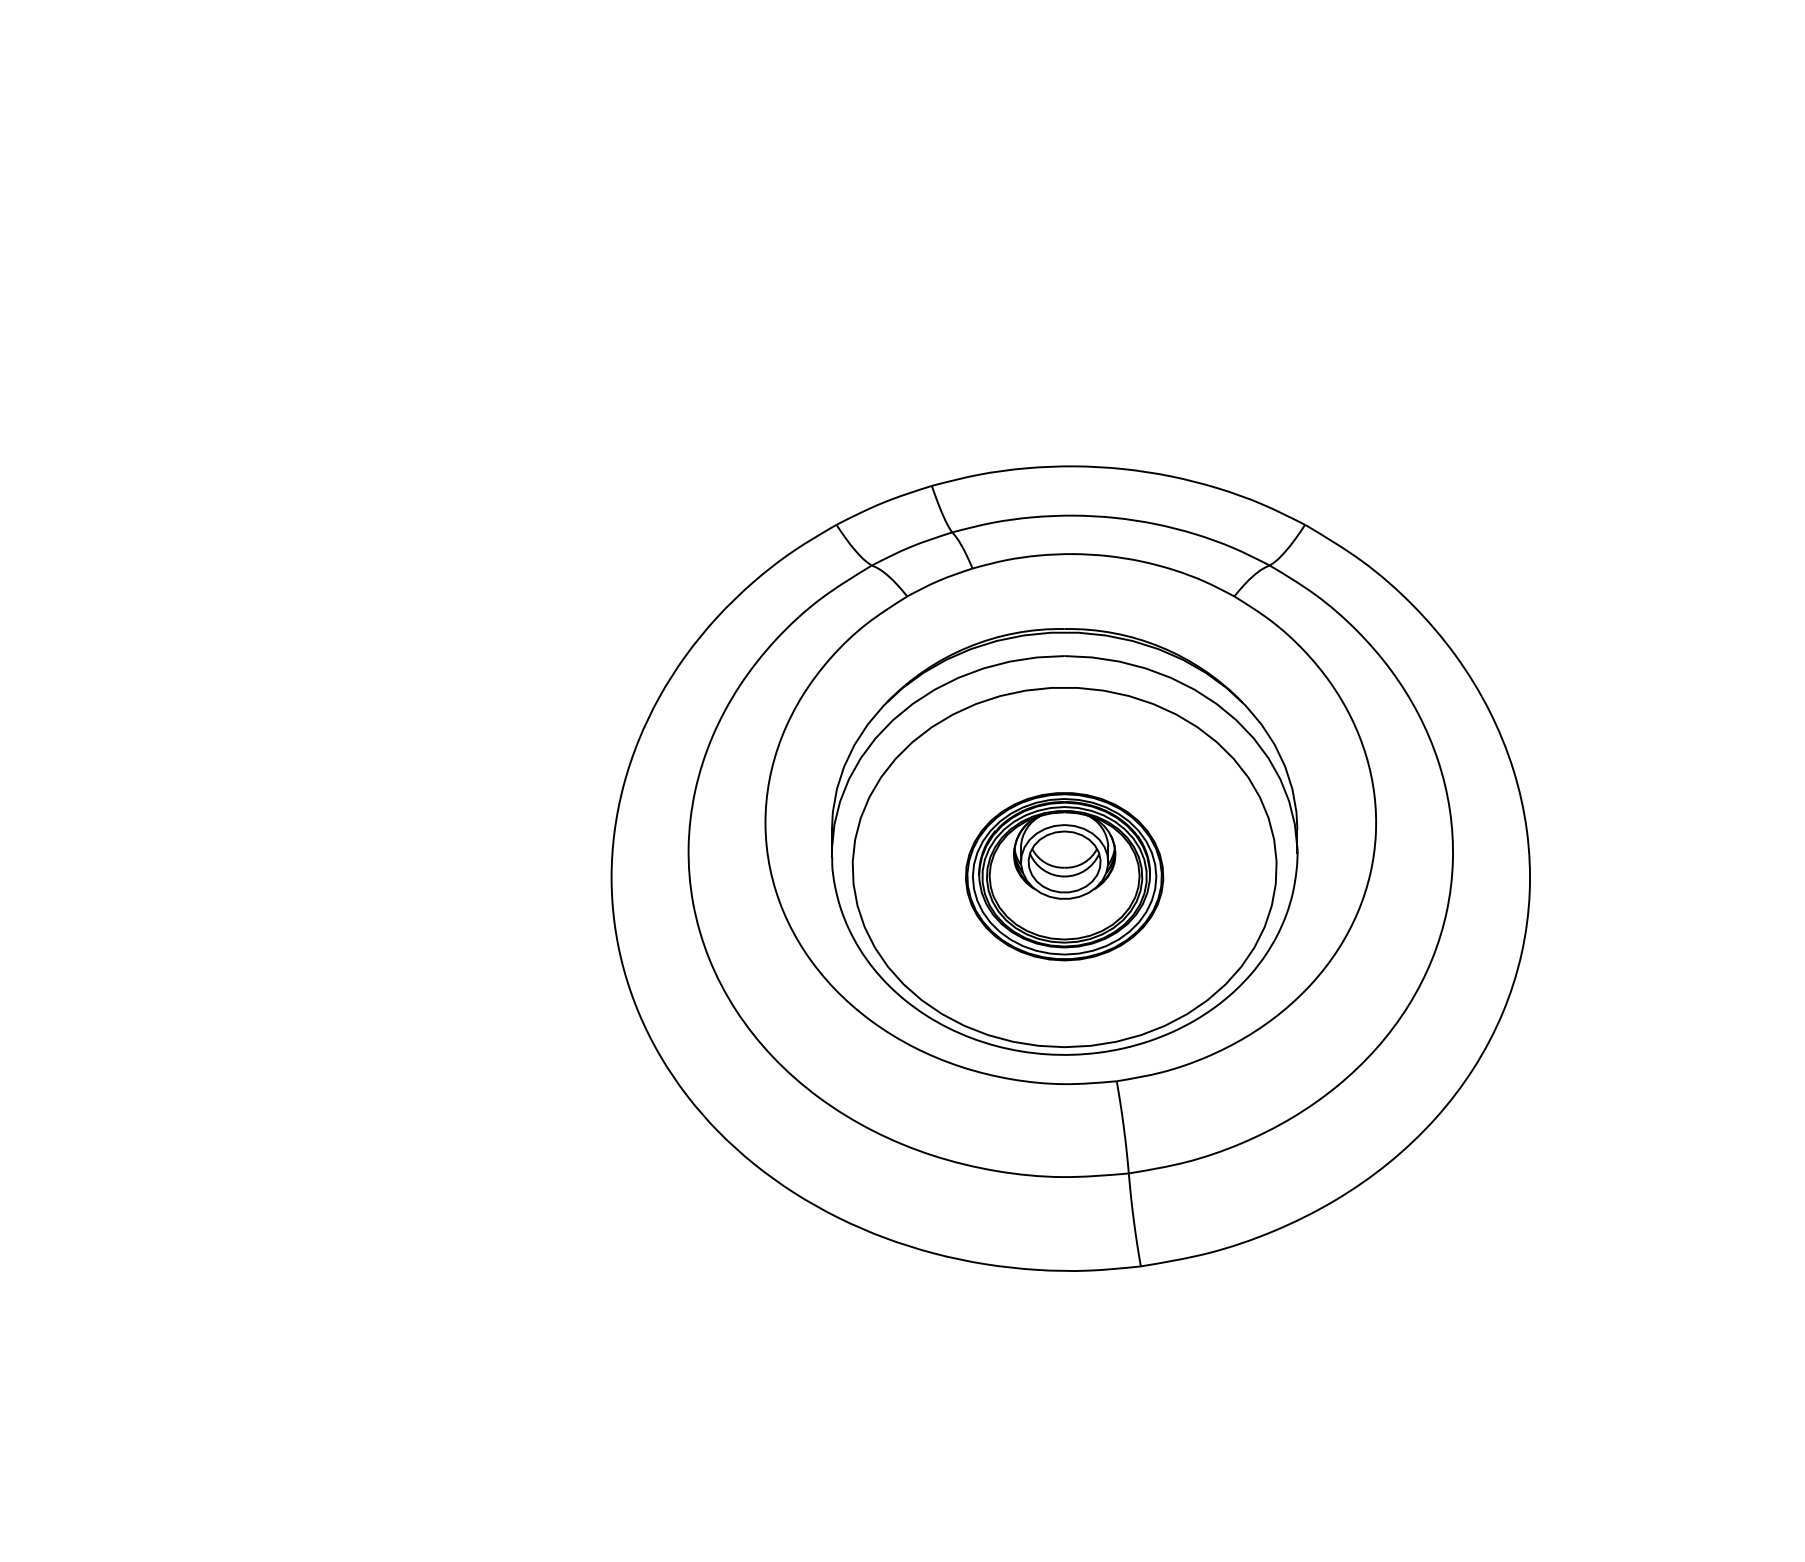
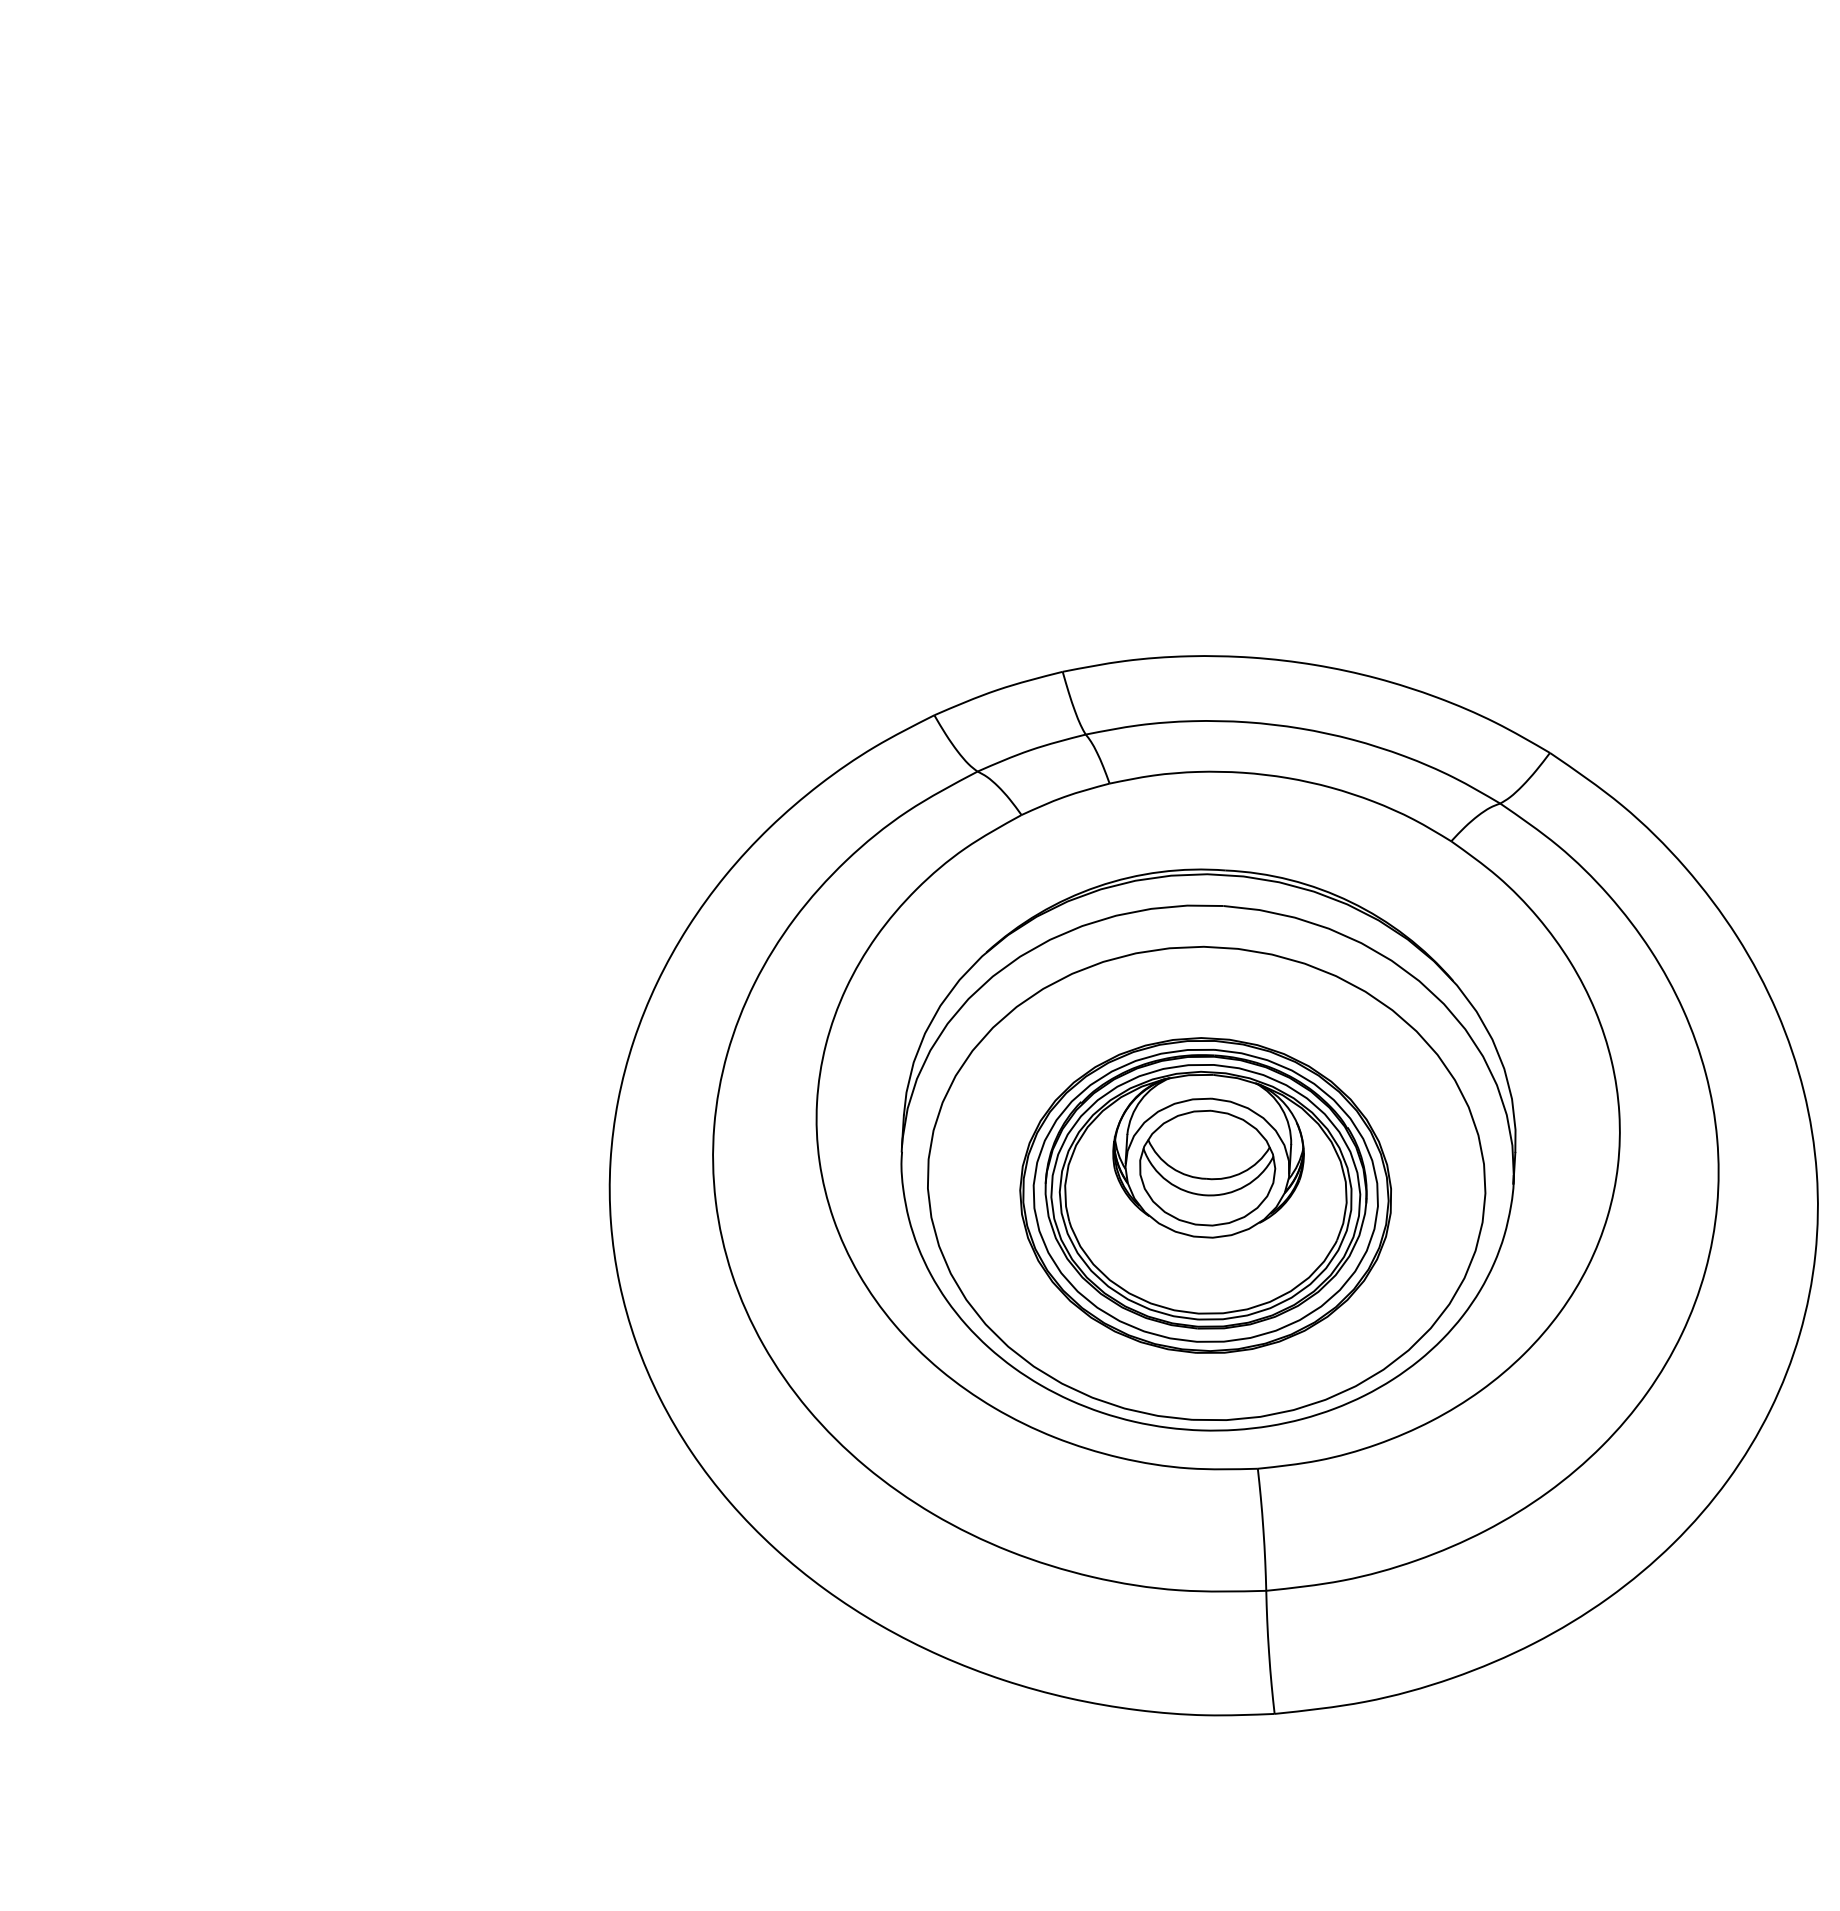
part: (1064, 876) -> (1205, 1195), size x1.43

